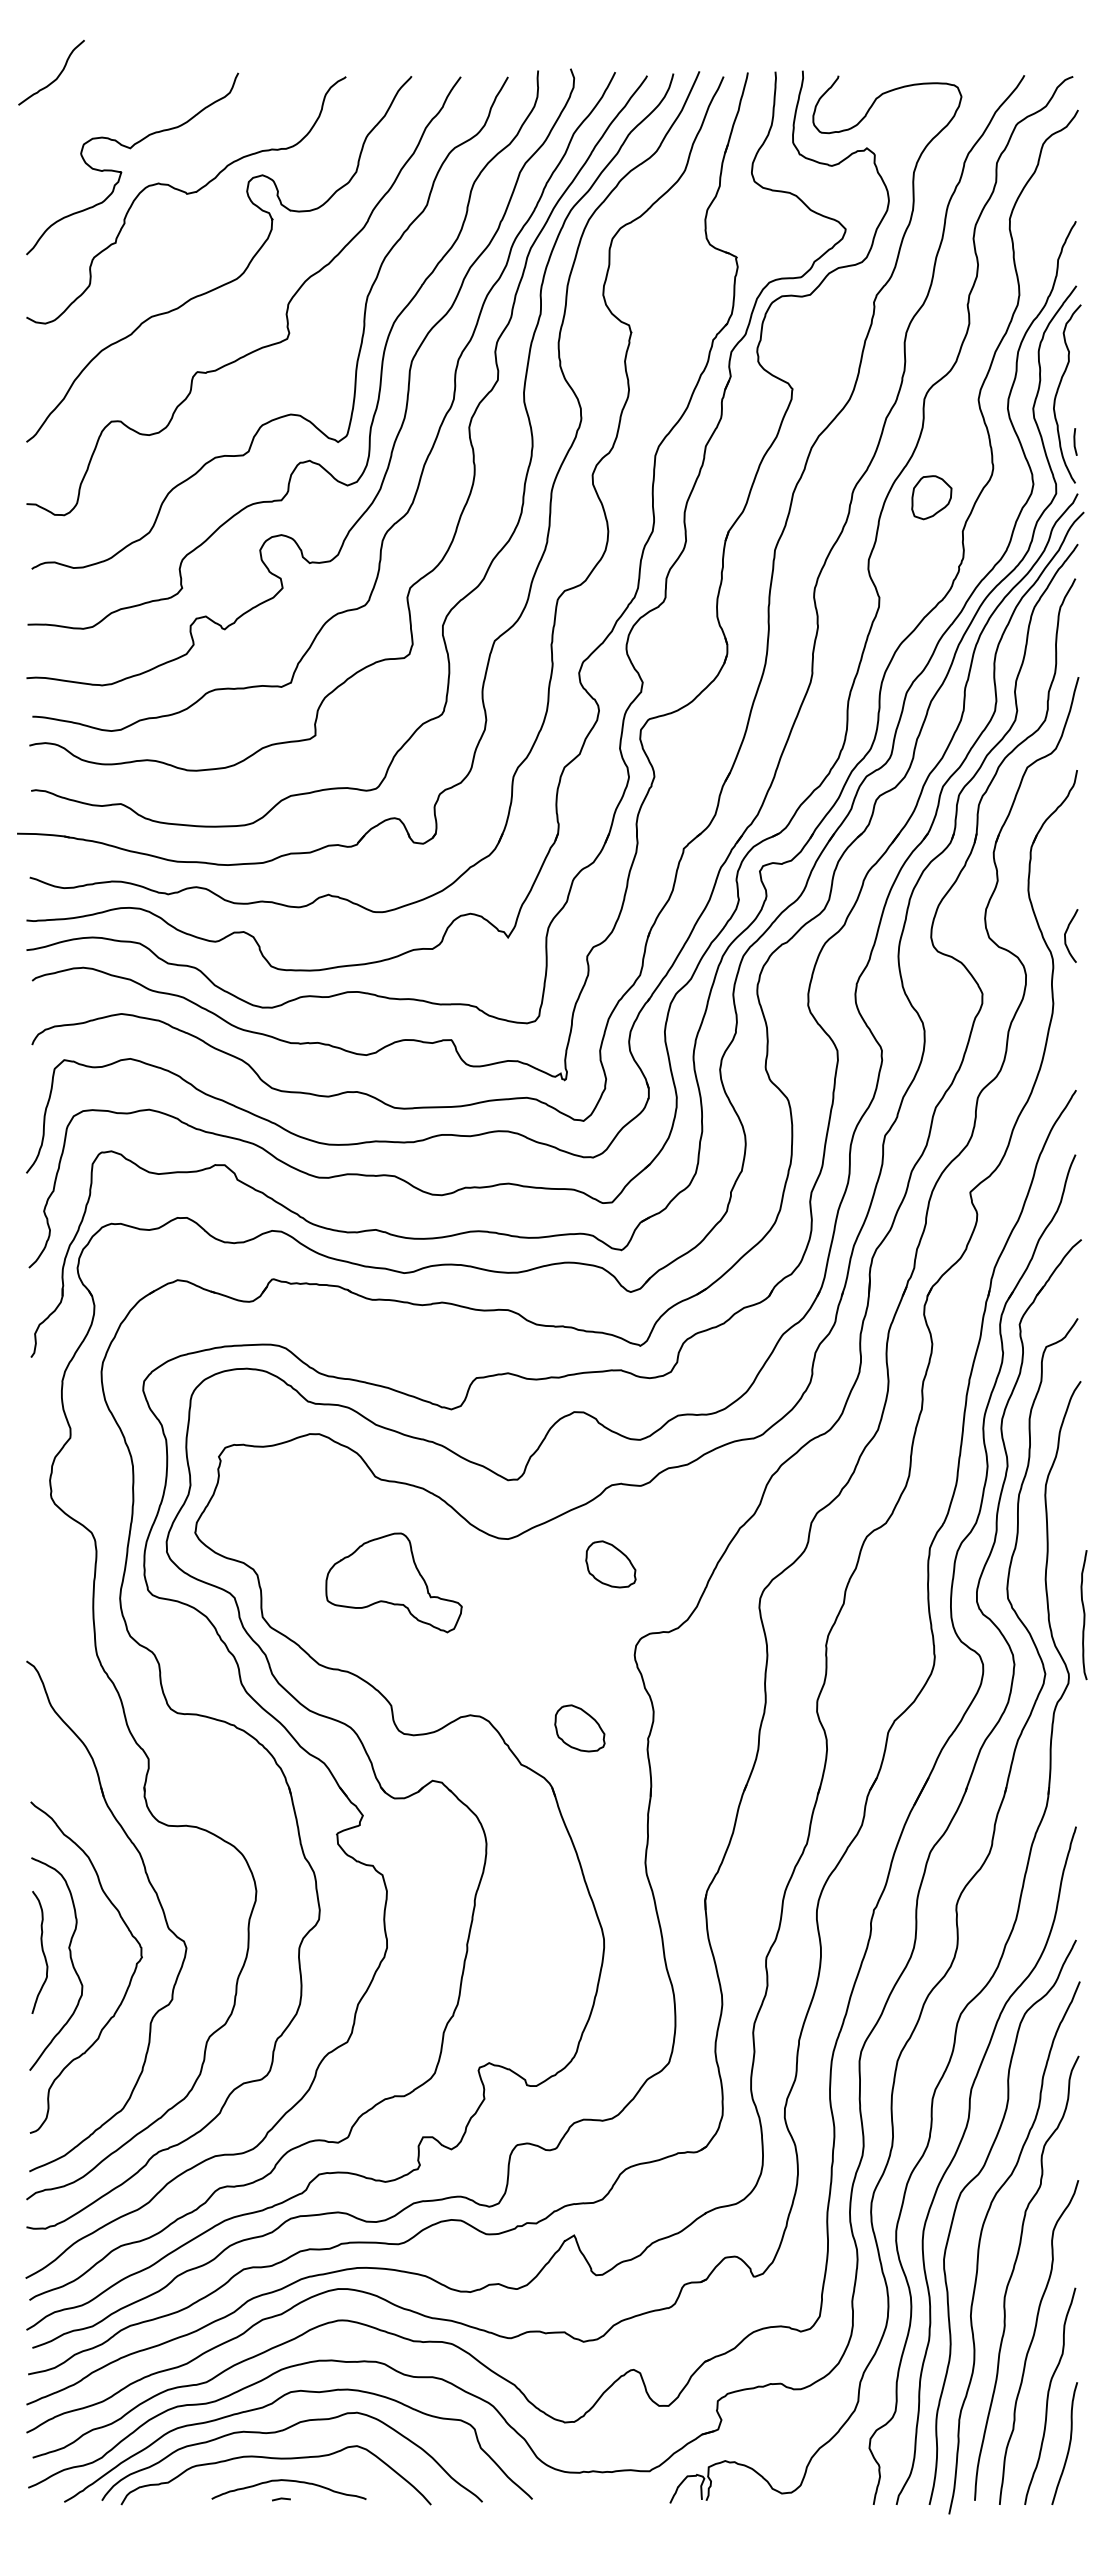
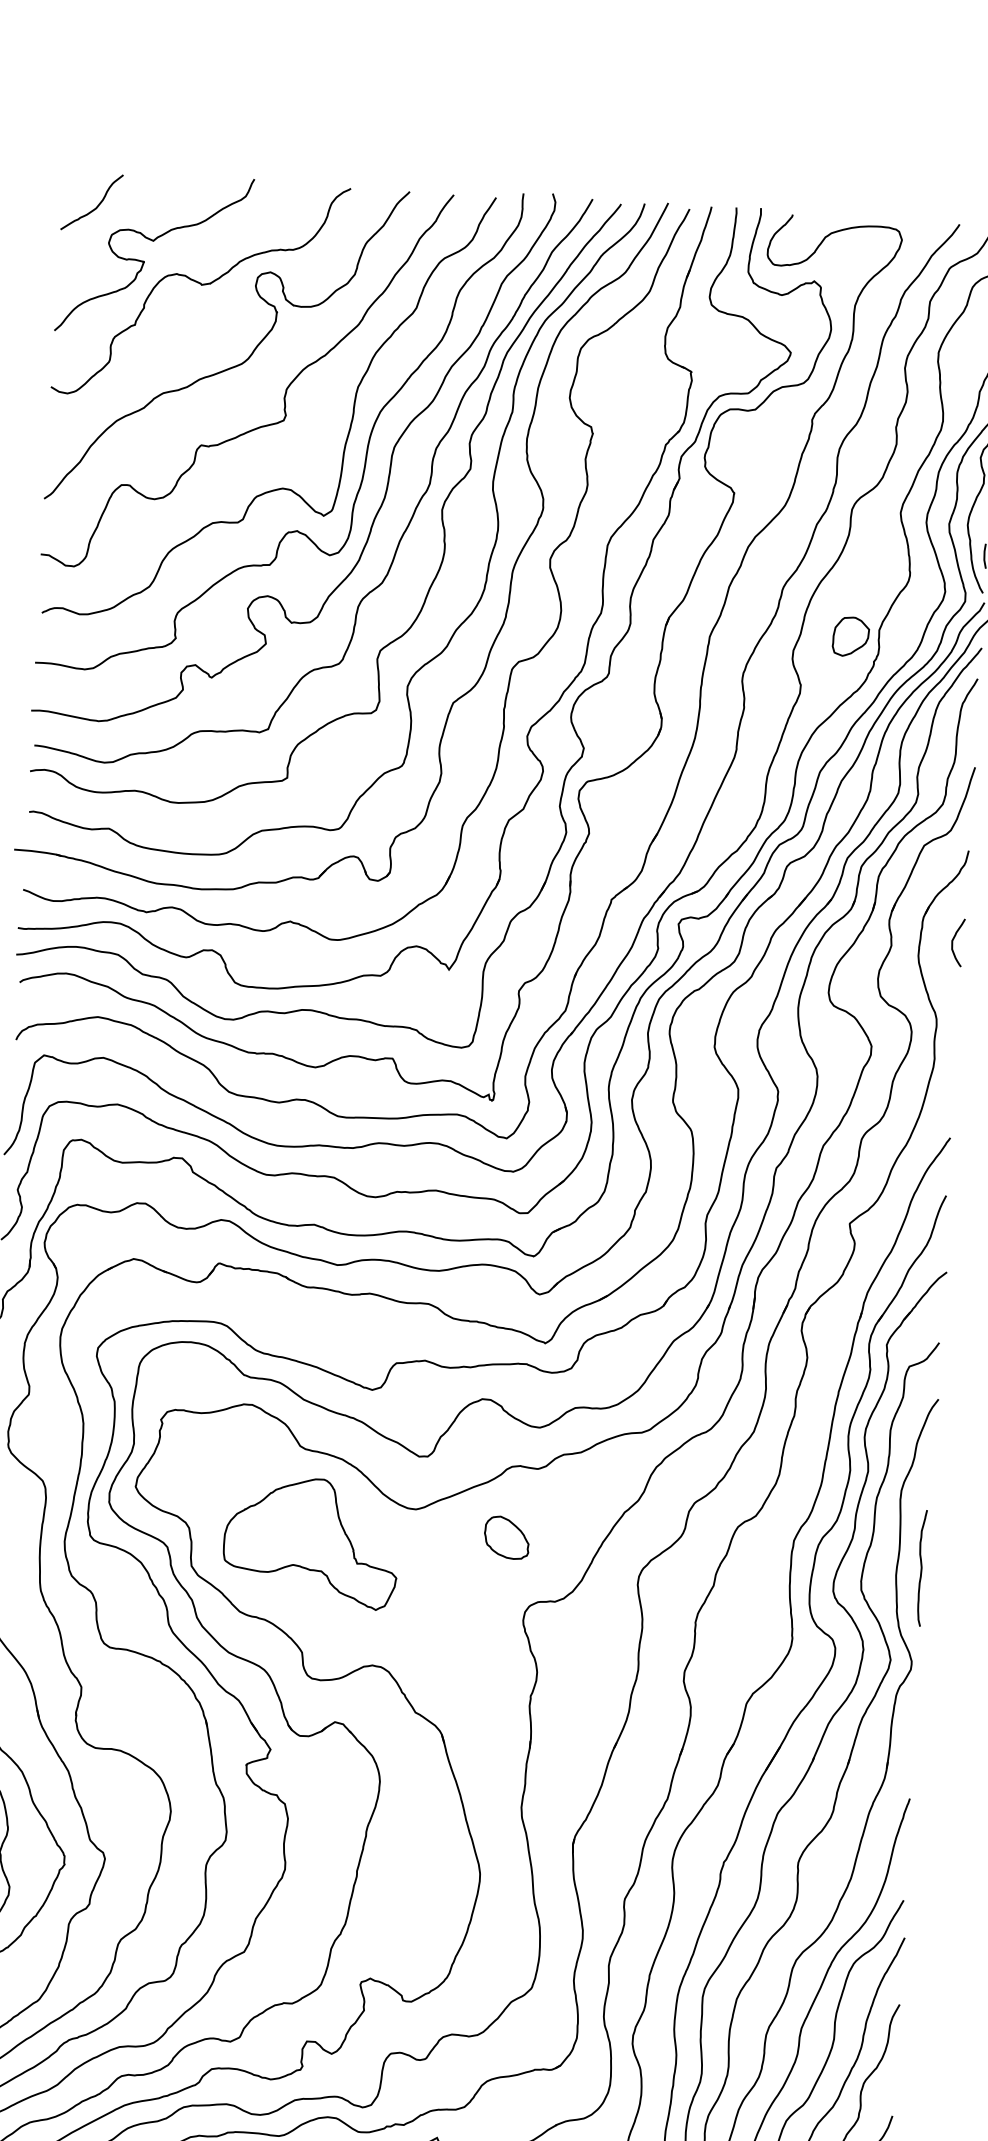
curve: (56, 77) -> (96, 206), moved
part: (931, 497) -> (850, 636), moved
curve: (1066, 933) -> (953, 940), moved
part: (393, 1582) -> (310, 1542), size x1.43
curve: (1083, 1615) -> (920, 1568), moved
part: (579, 1728) -> (469, 1683), removed

